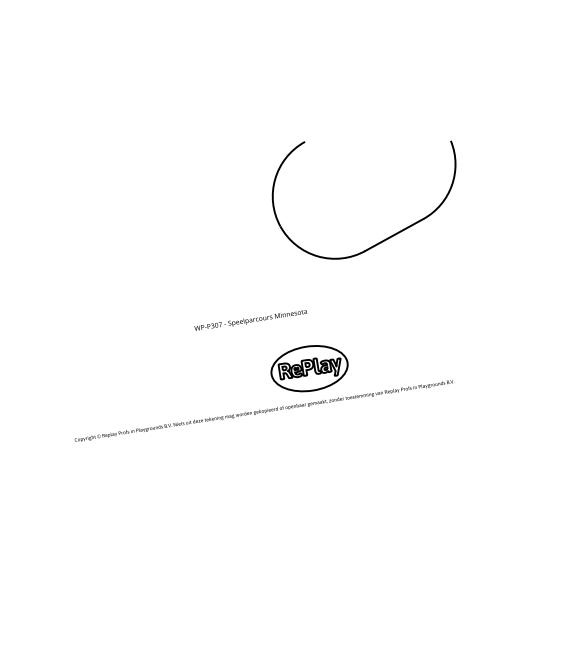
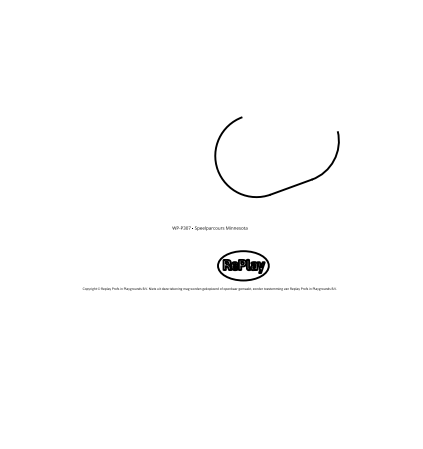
part: (387, 236) -> (286, 187), moved

